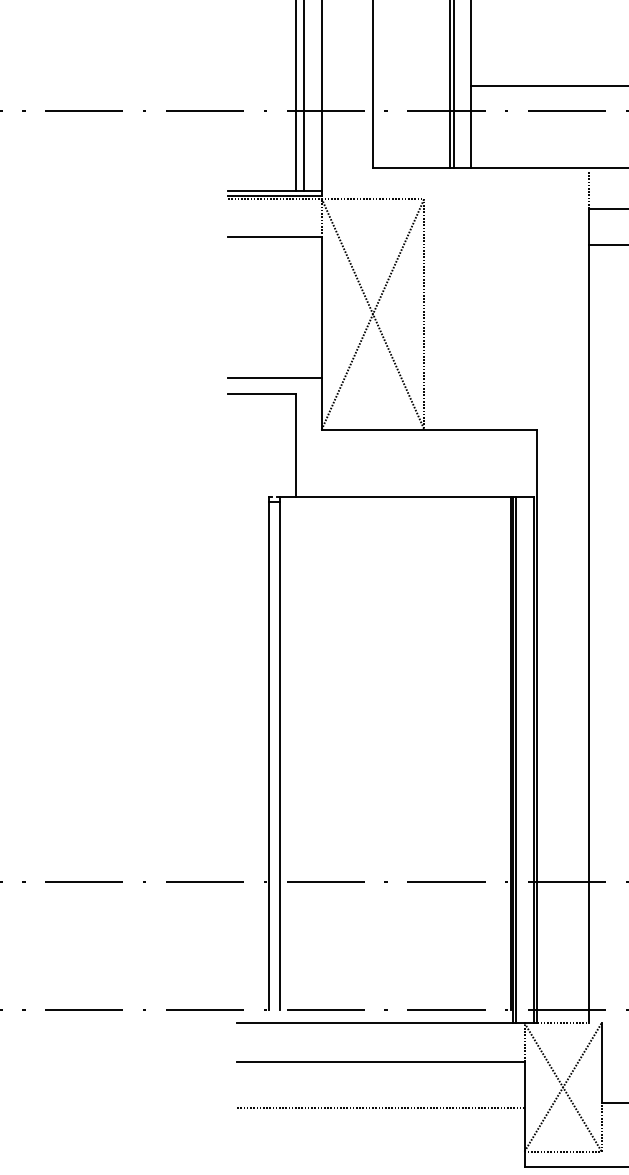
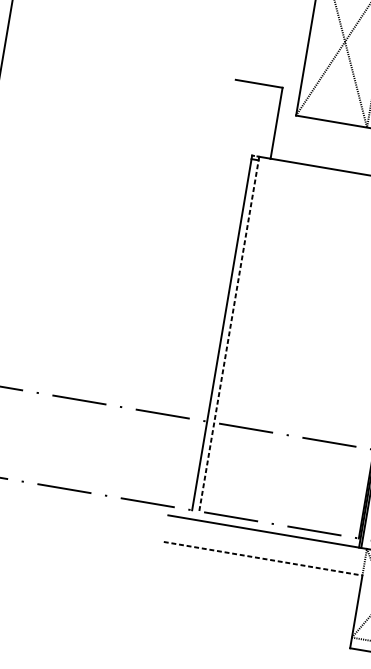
line: (274, 378) -> (269, 74), removed
line: (279, 753) -> (229, 334), solid -> dashed
line: (380, 1061) -> (262, 558), solid -> dashed
line: (380, 1107) -> (257, 590), removed

